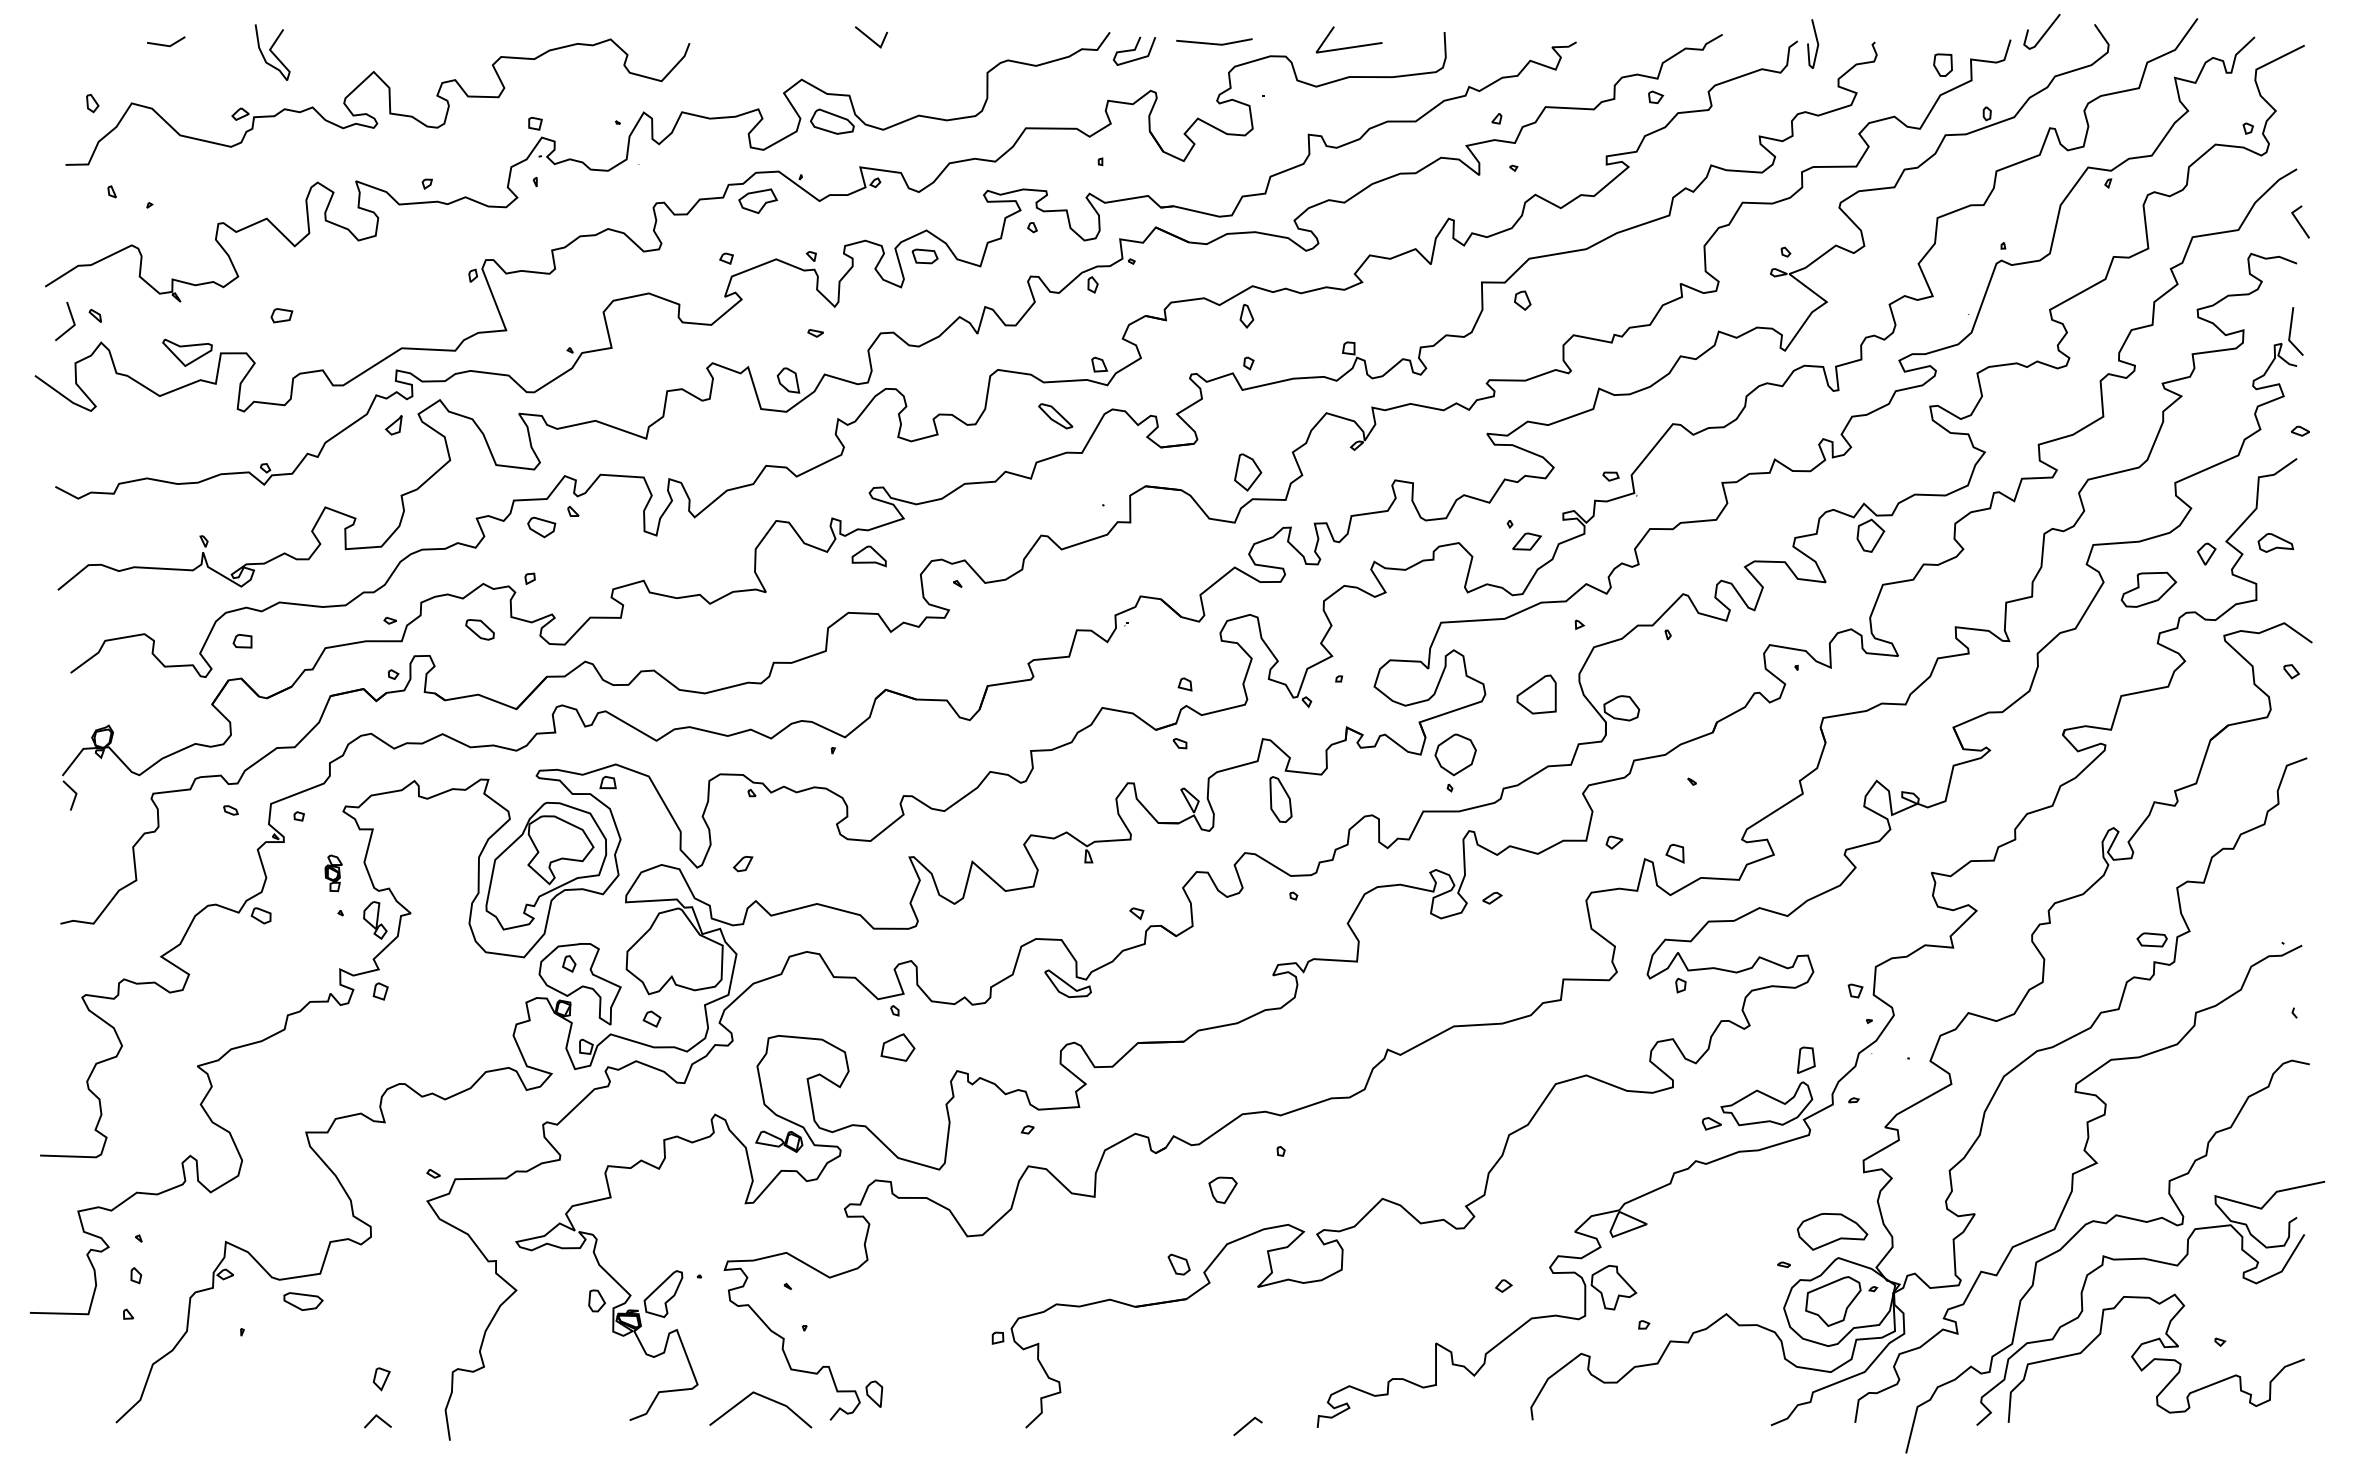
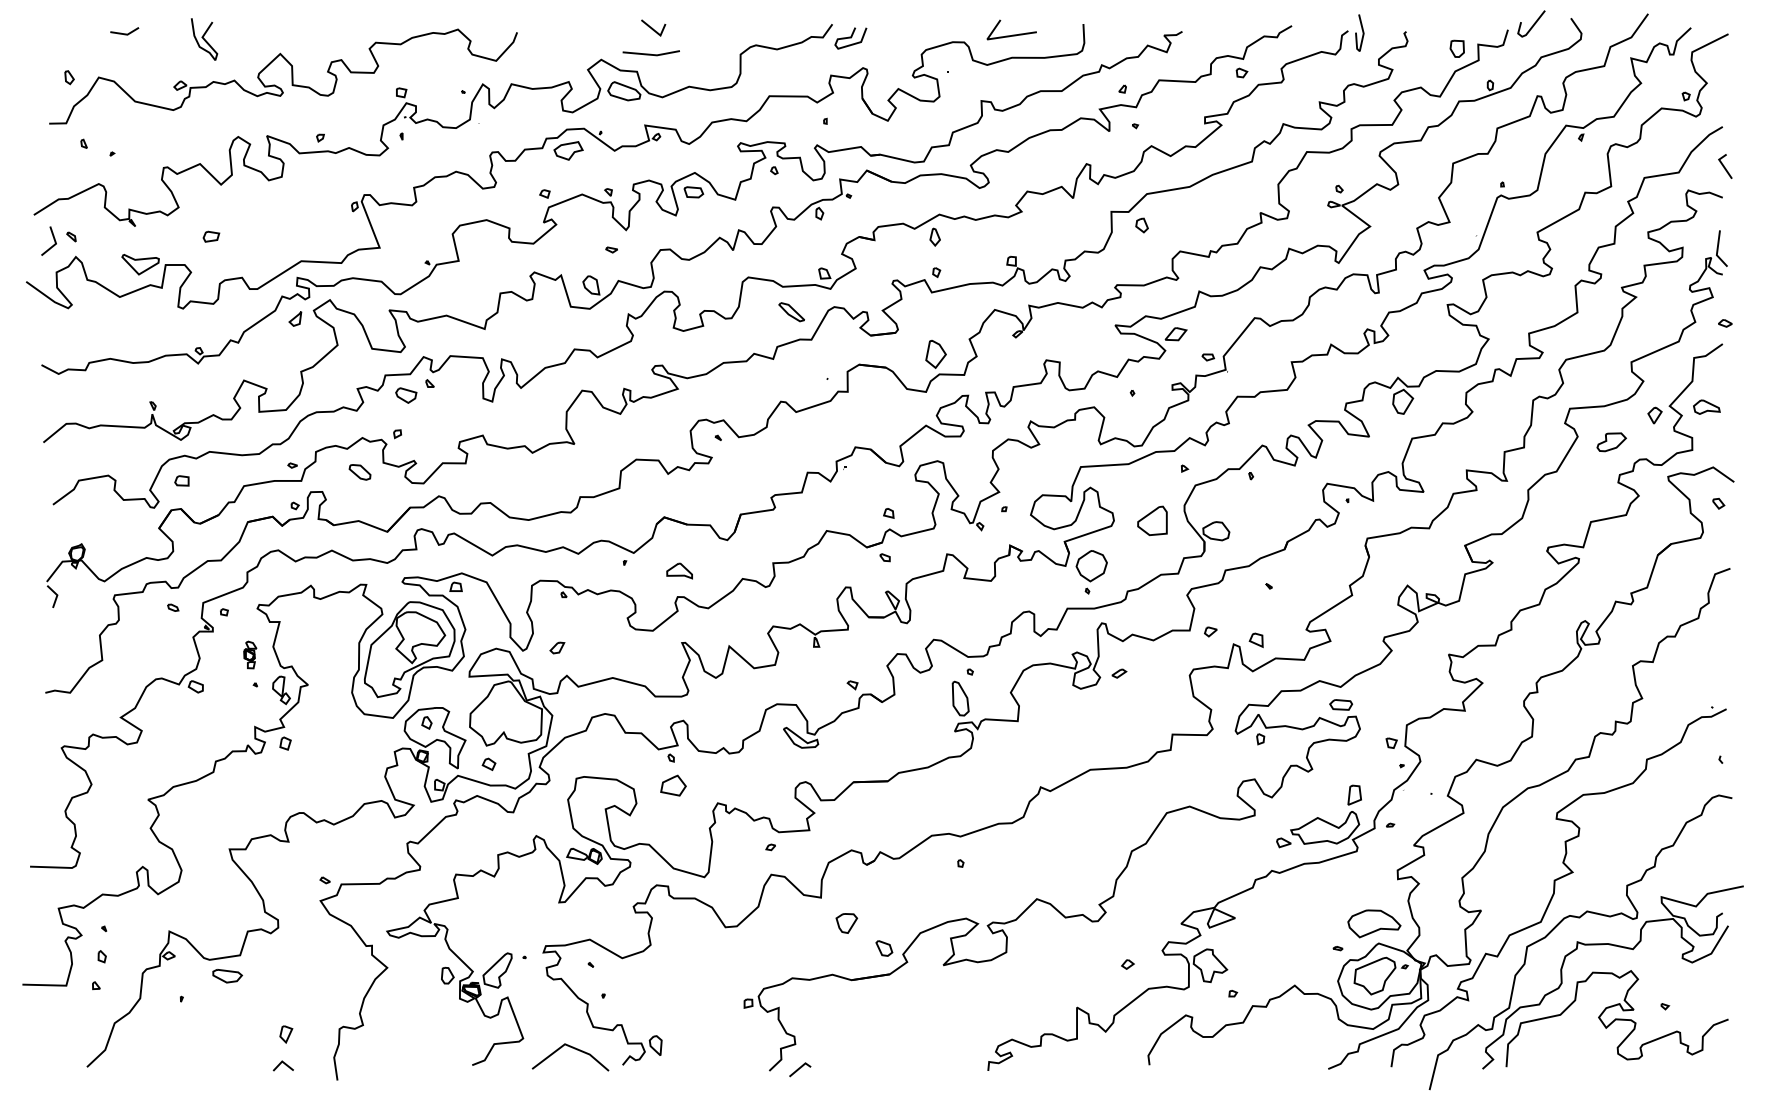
line: (1214, 43) -> (651, 54), moved
part: (1526, 541) -> (1175, 334), moved
part: (868, 556) -> (679, 571), moved
part: (2148, 589) -> (1611, 442), size x0.7
part: (1280, 799) -> (960, 698), moved
part: (2151, 939) -> (1340, 704), moved
part: (1222, 1189) -> (846, 922), moved
line: (1247, 1425) -> (799, 1069), moved

